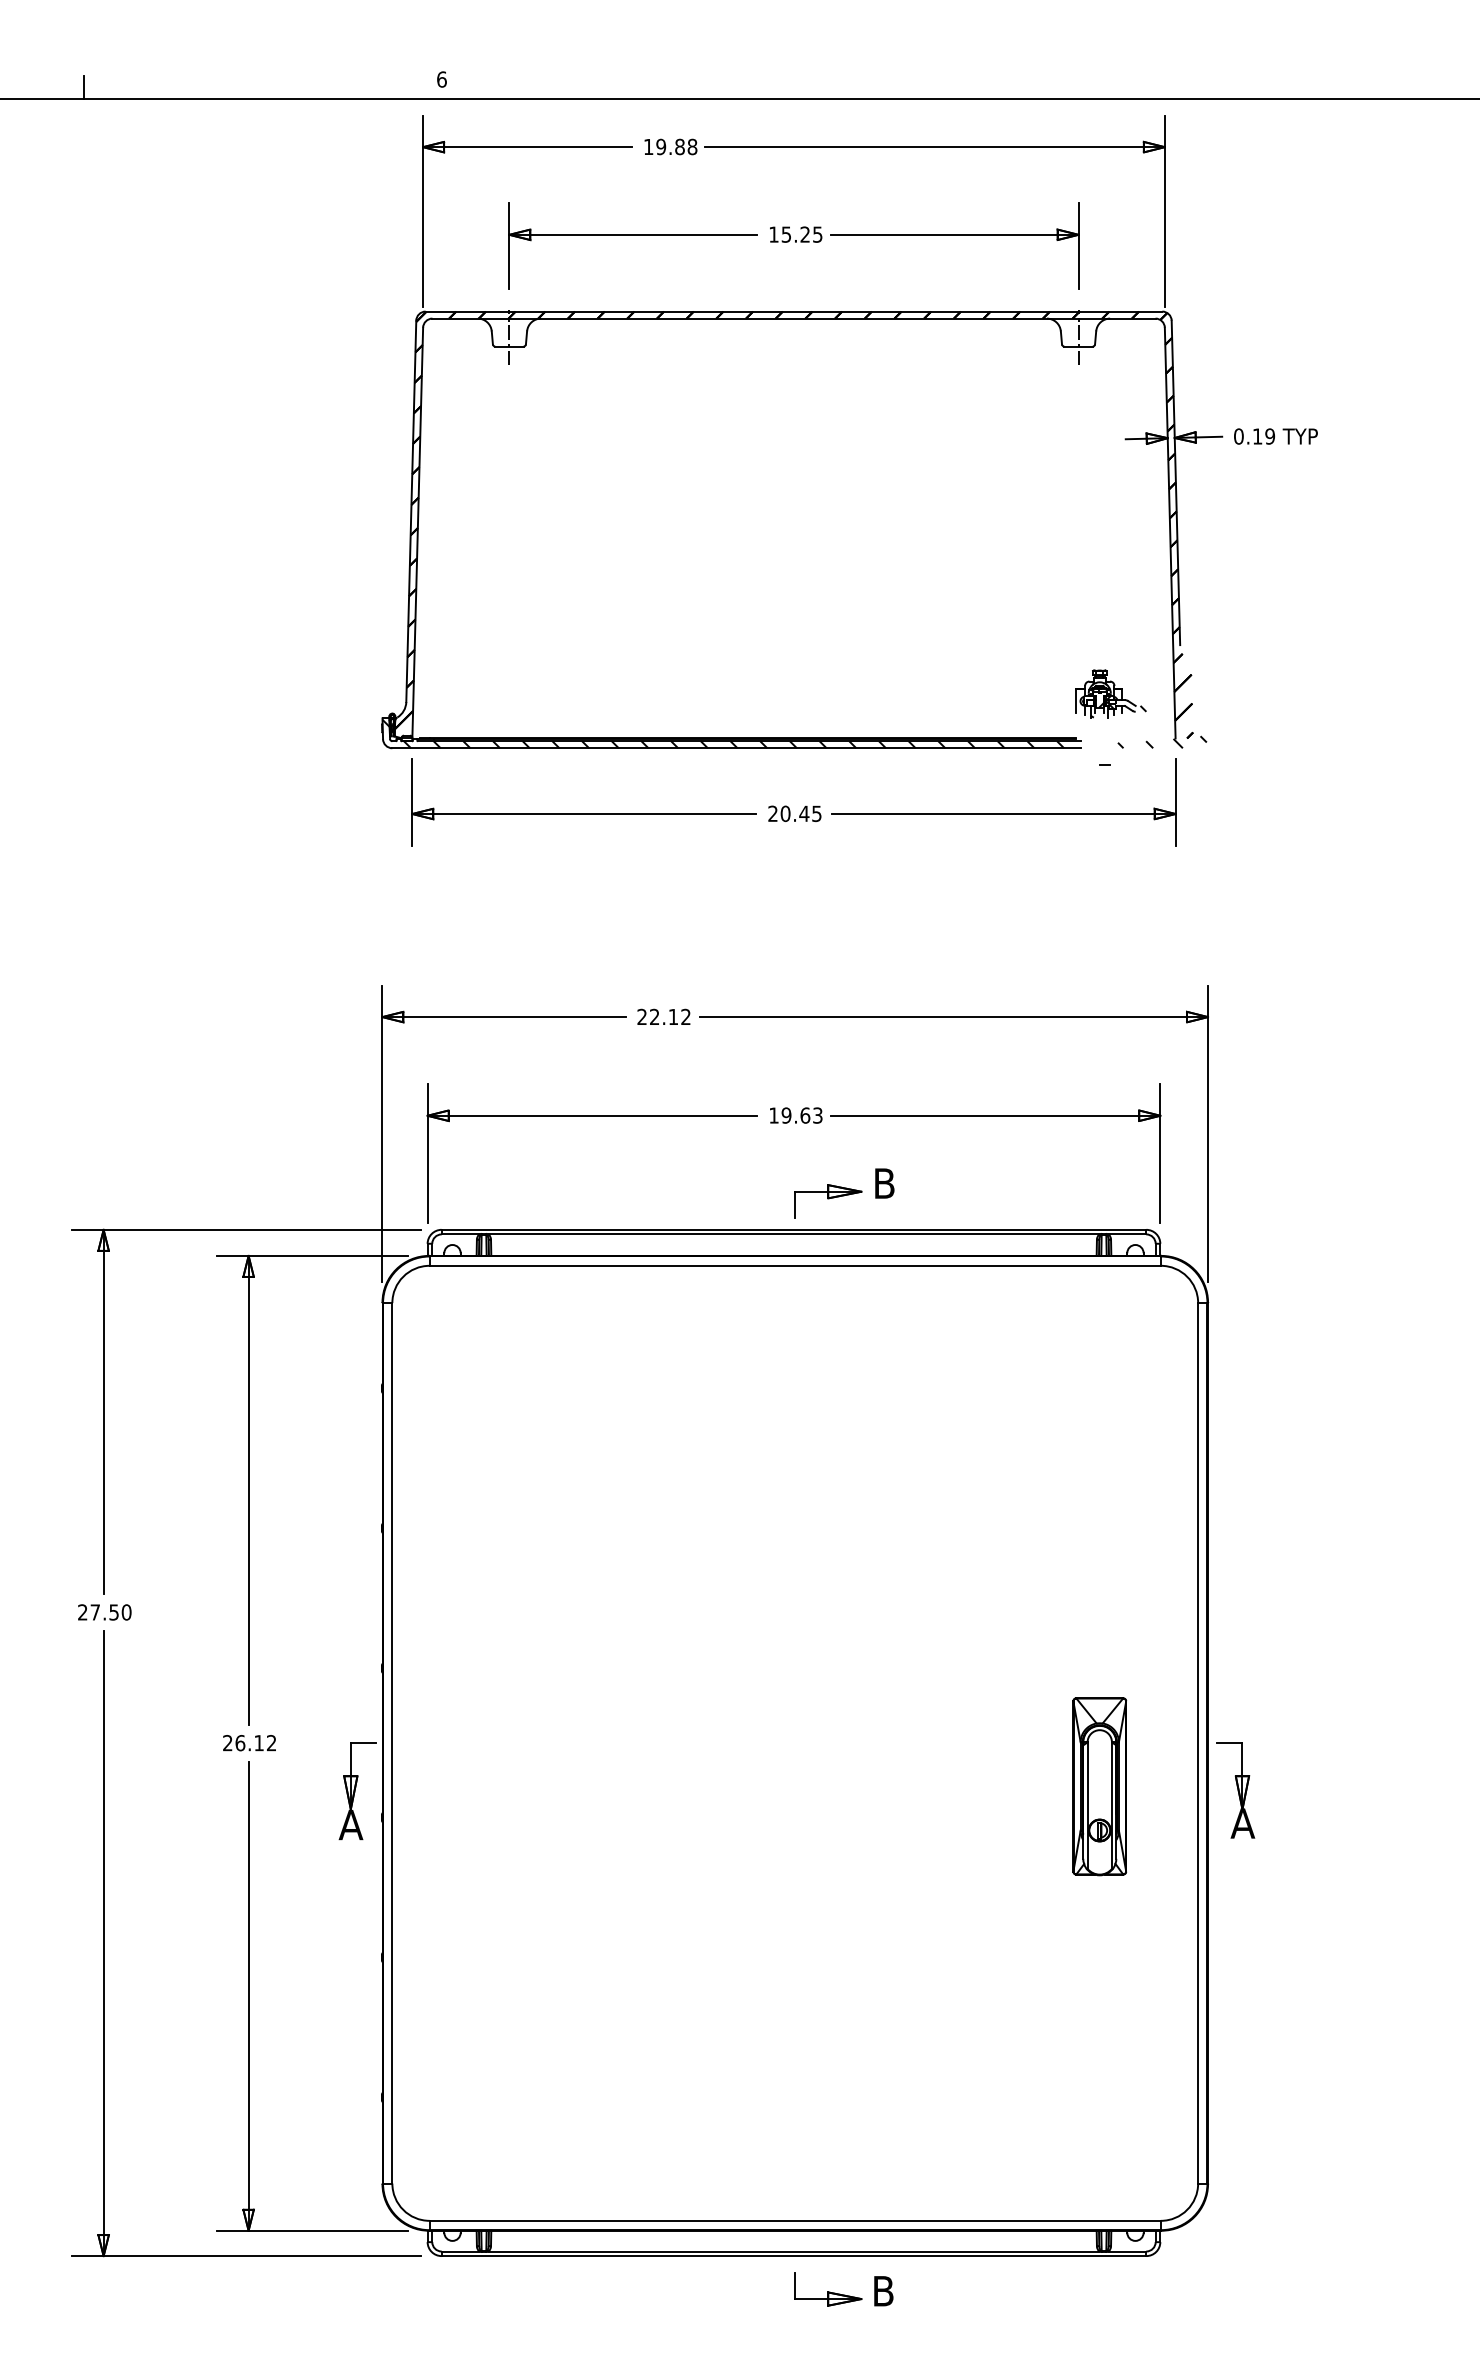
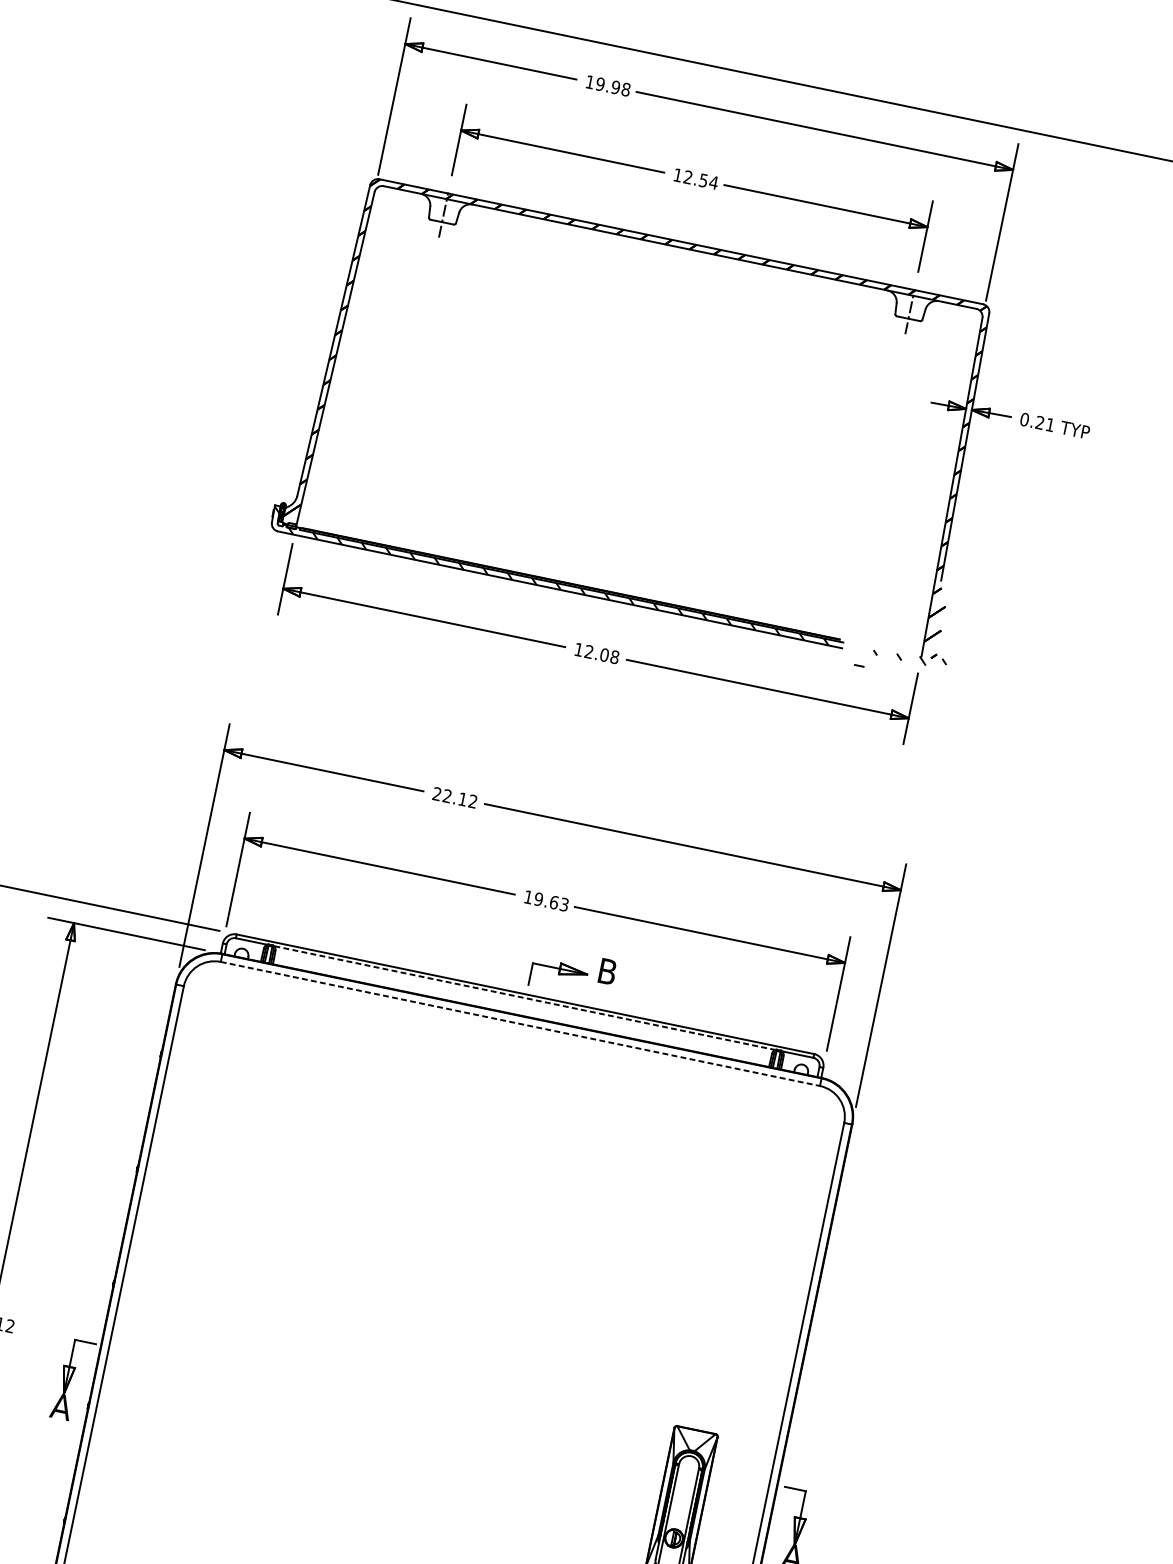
text: (679, 147) -> (615, 87), 19.88 -> 19.98
text: (801, 234) -> (700, 179), 15.25 -> 12.54
text: (1263, 436) -> (1044, 423), 0.19 -> 0.21
part: (1110, 693) -> (875, 608), removed
text: (794, 813) -> (596, 653), 20.45 -> 12.08
line: (794, 1234) -> (525, 998), solid -> dashed
line: (795, 1265) -> (520, 1023), solid -> dashed

